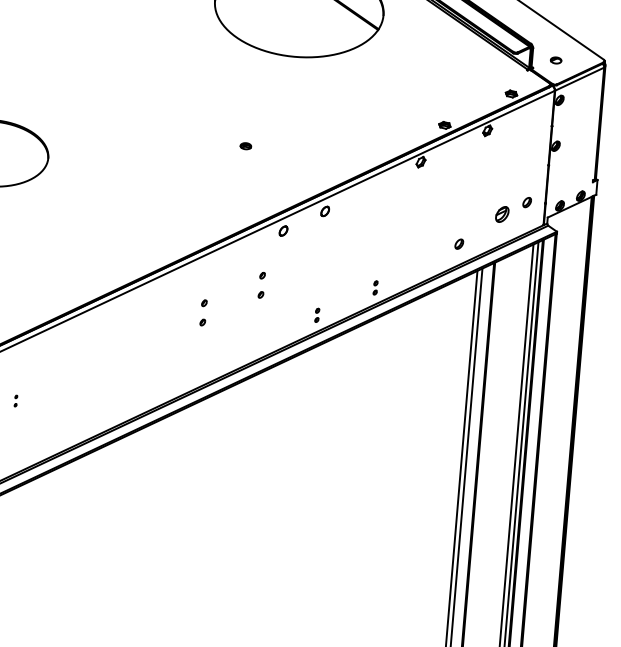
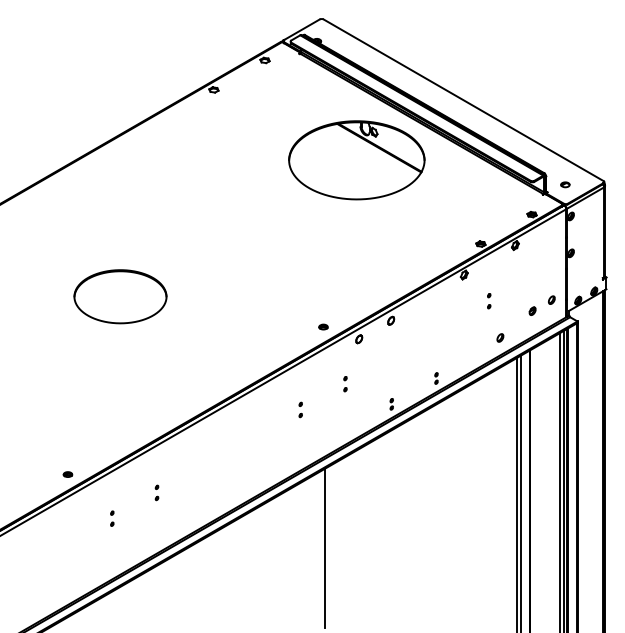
part: (245, 145) -> (323, 326), moved
part: (449, 197) -> (489, 301), added
part: (502, 213) -> (532, 310), size x0.62
part: (261, 285) -> (345, 384), size x0.71
part: (203, 312) -> (300, 409), size x0.71
part: (15, 400) -> (156, 492), size x1.67
line: (219, 487) -> (325, 548), added

